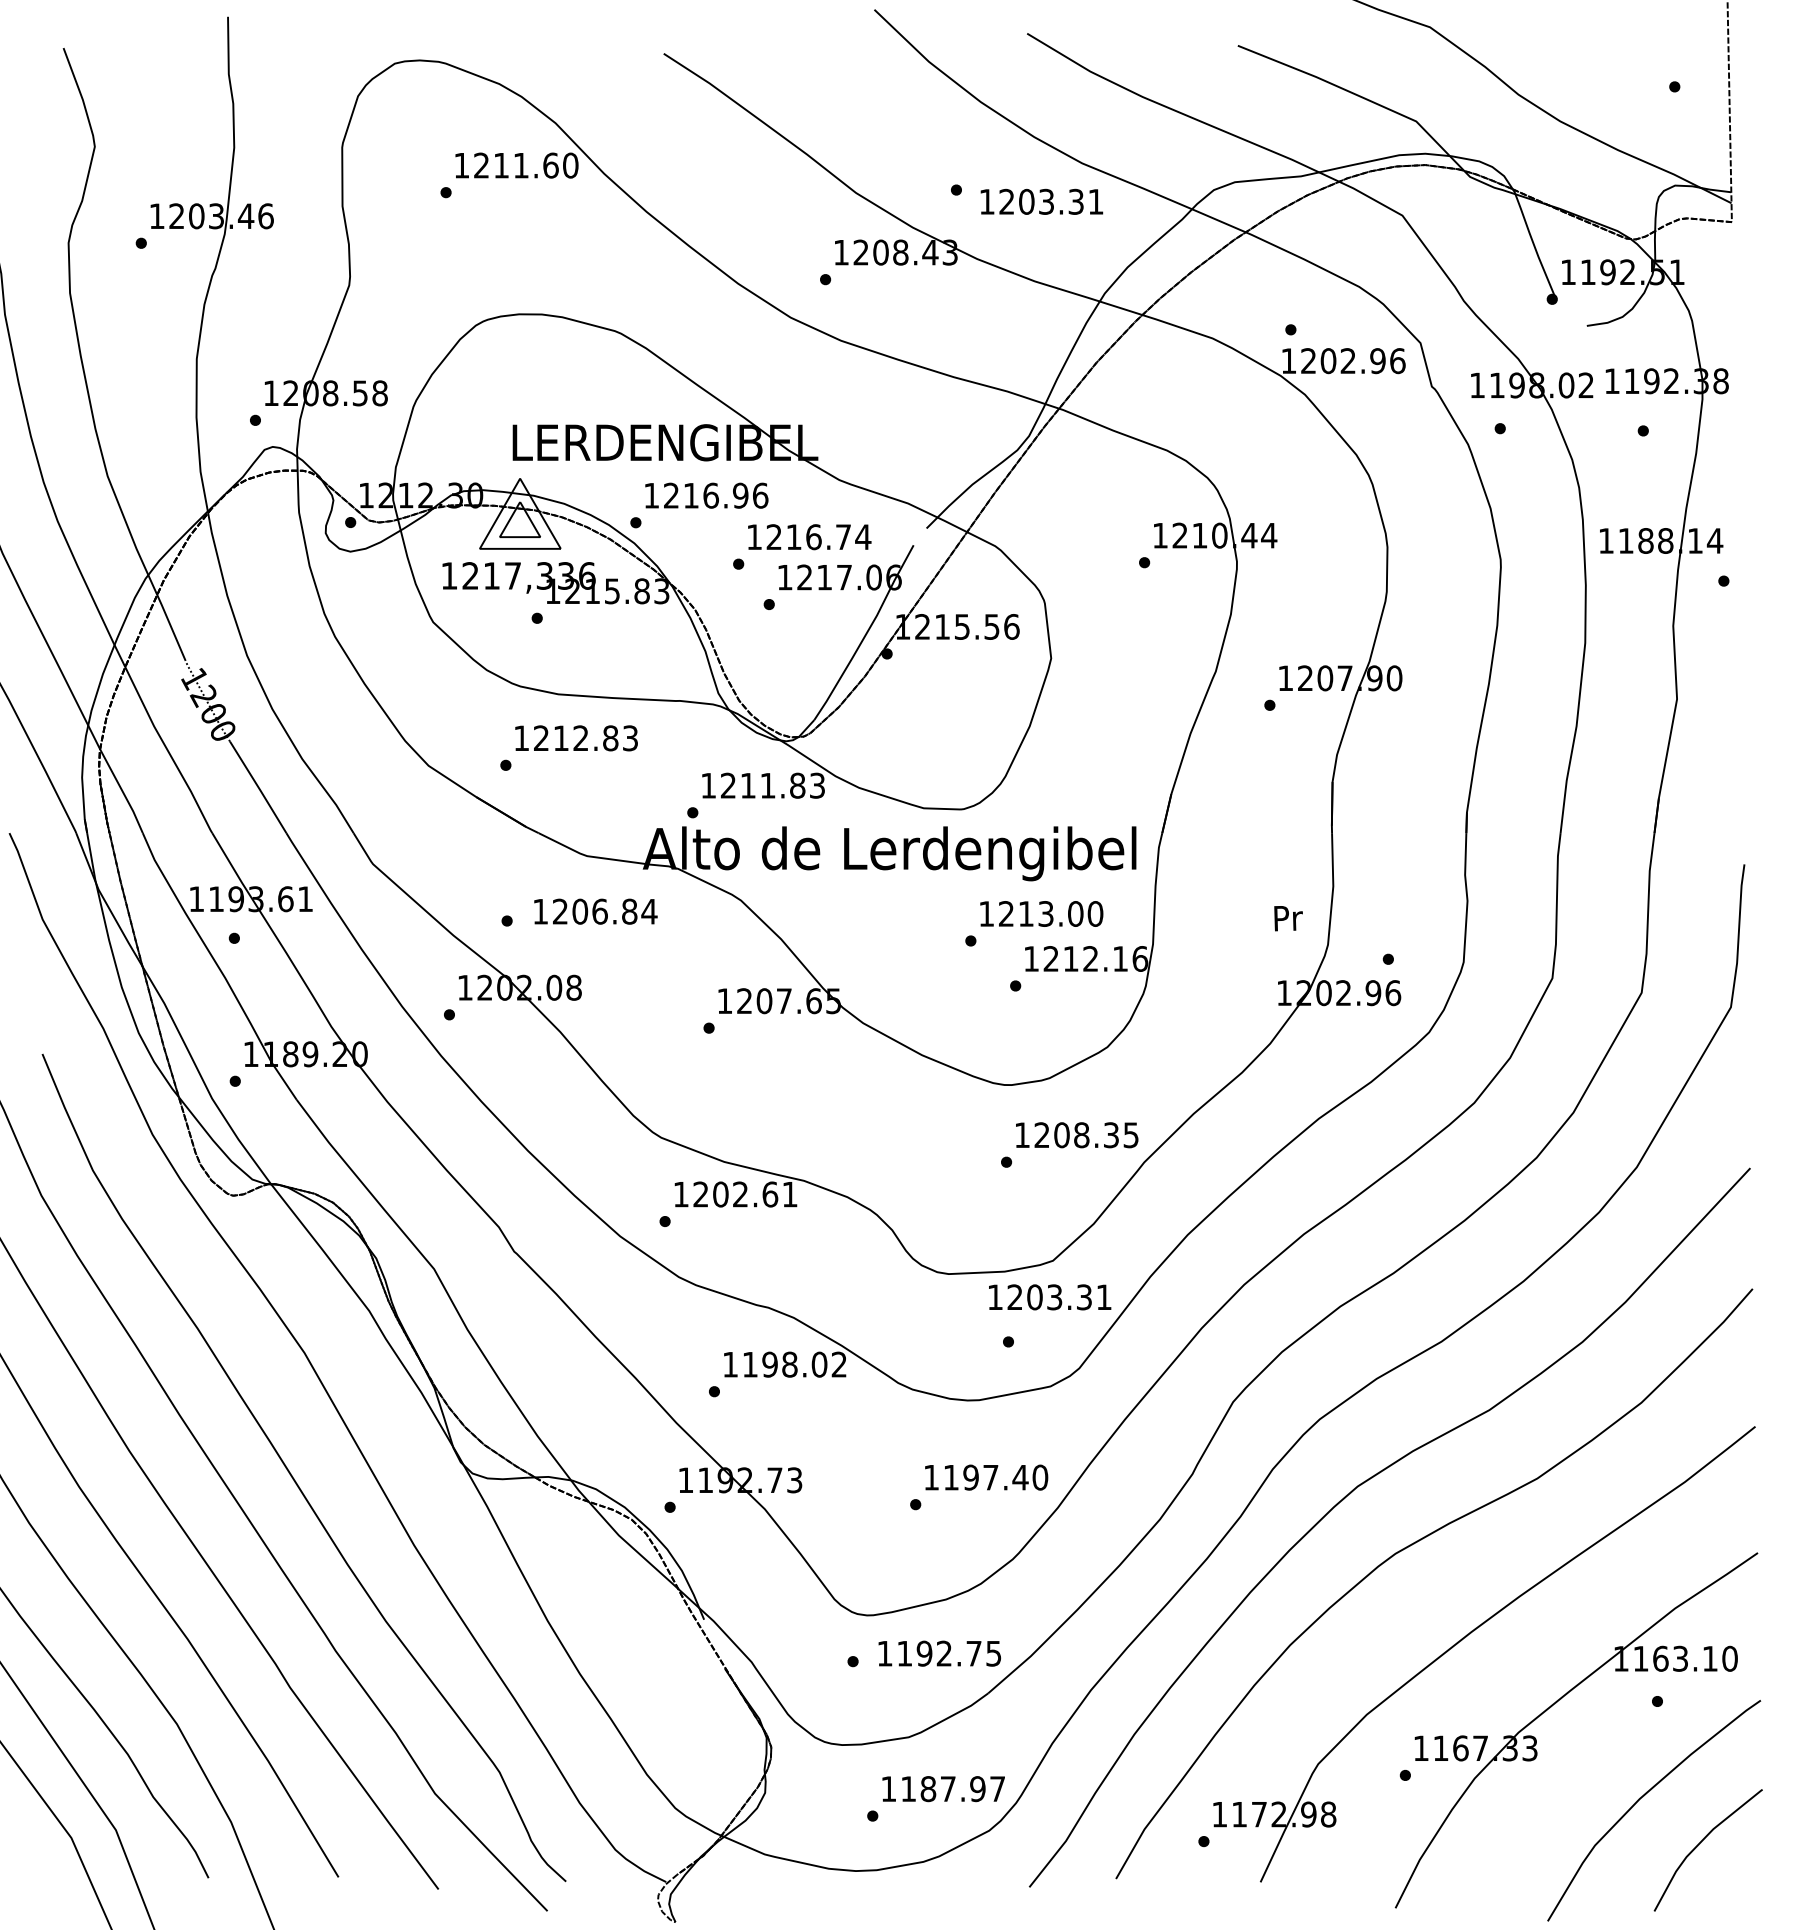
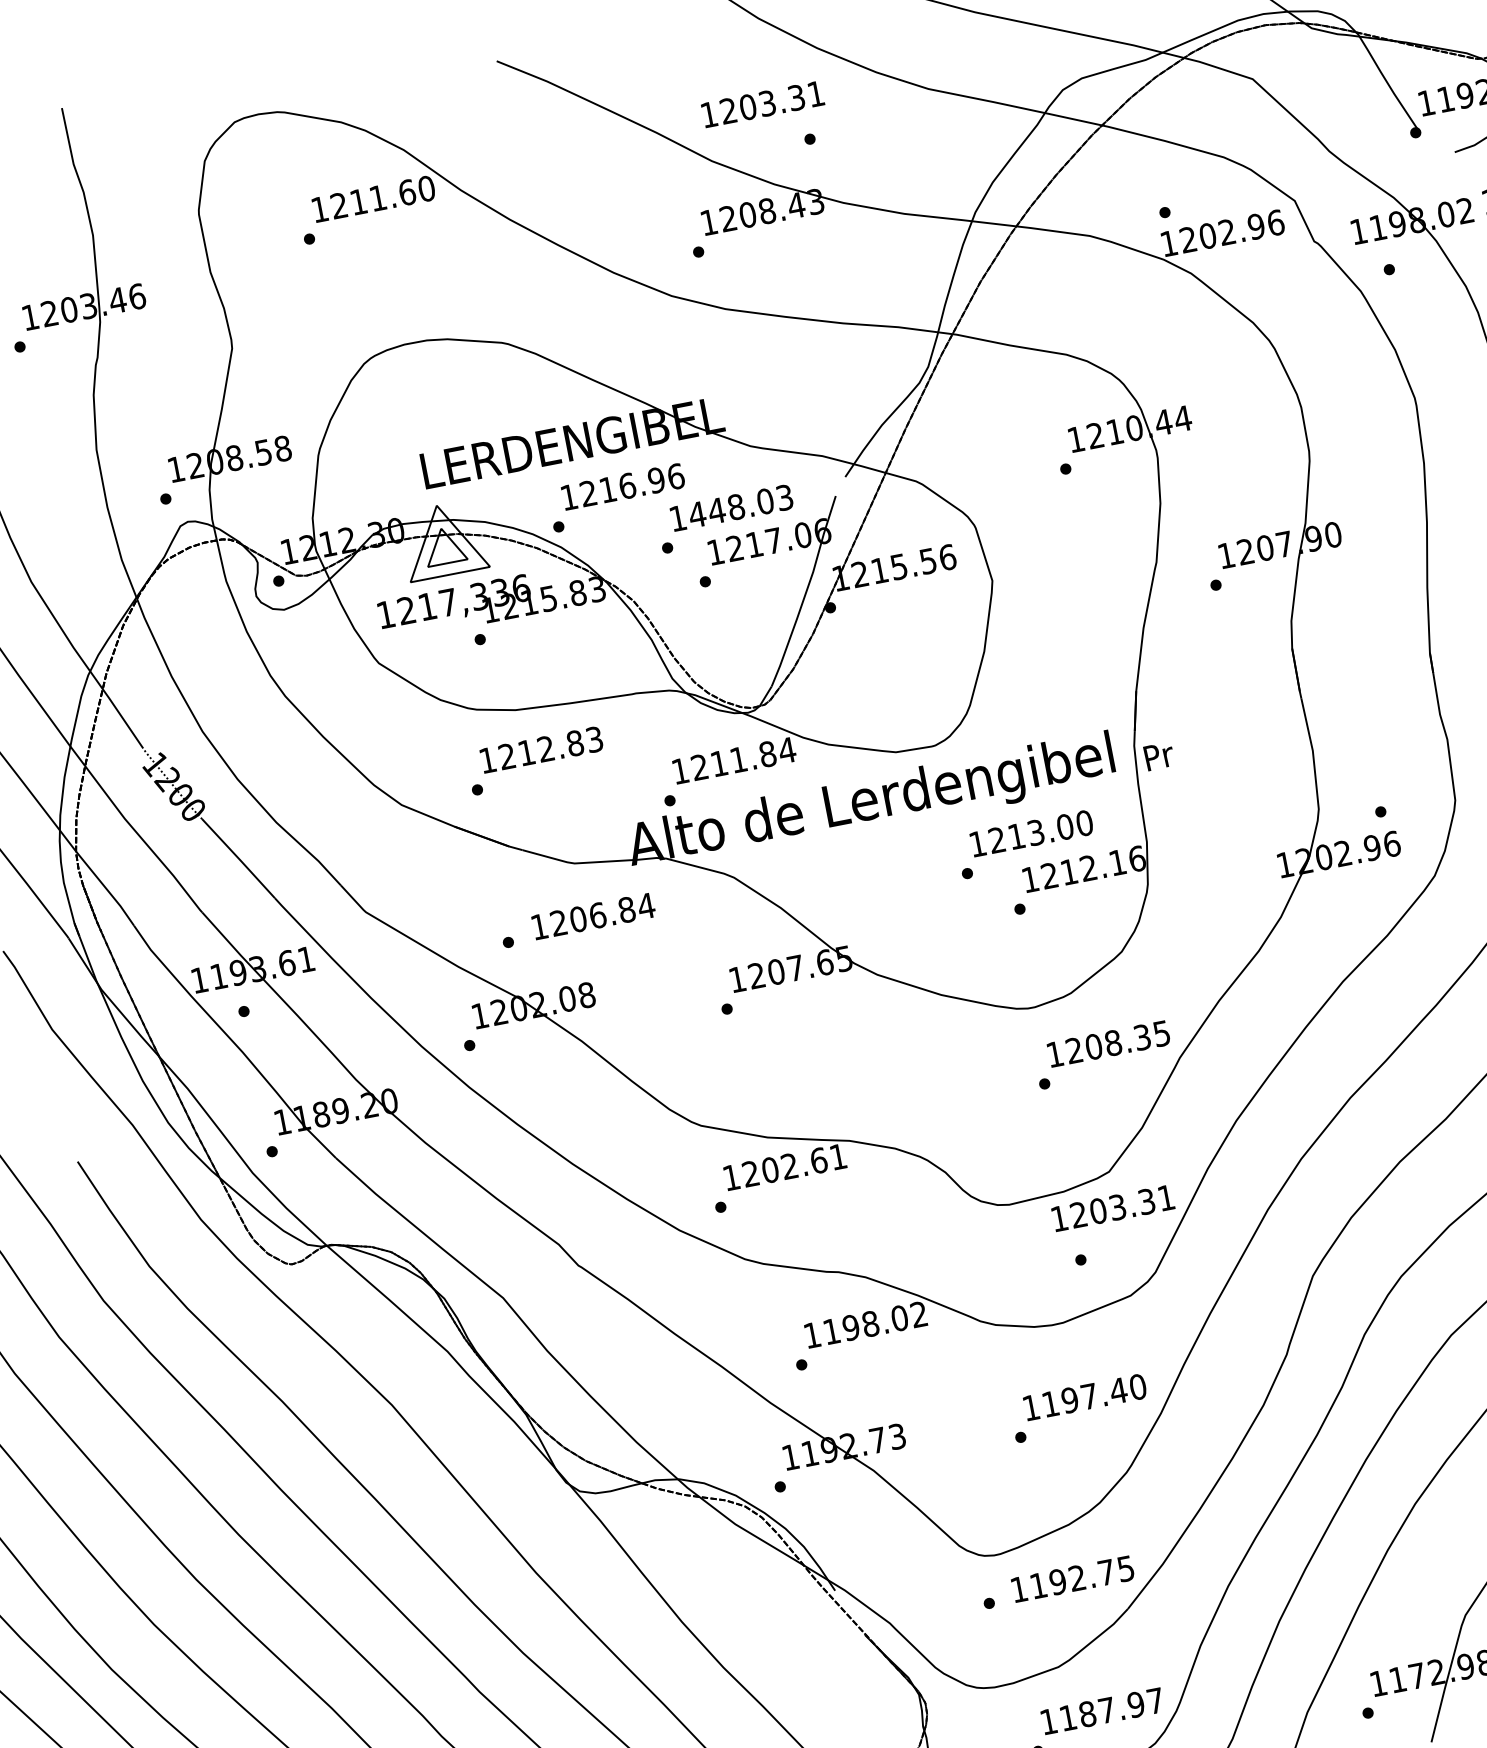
text: (1041, 201) -> (762, 104), moved
text: (818, 537) -> (740, 506), 1216.74 -> 1448.03
text: (817, 785) -> (787, 750), 1211.83 -> 1211.84
text: (1288, 918) -> (1159, 756), moved

